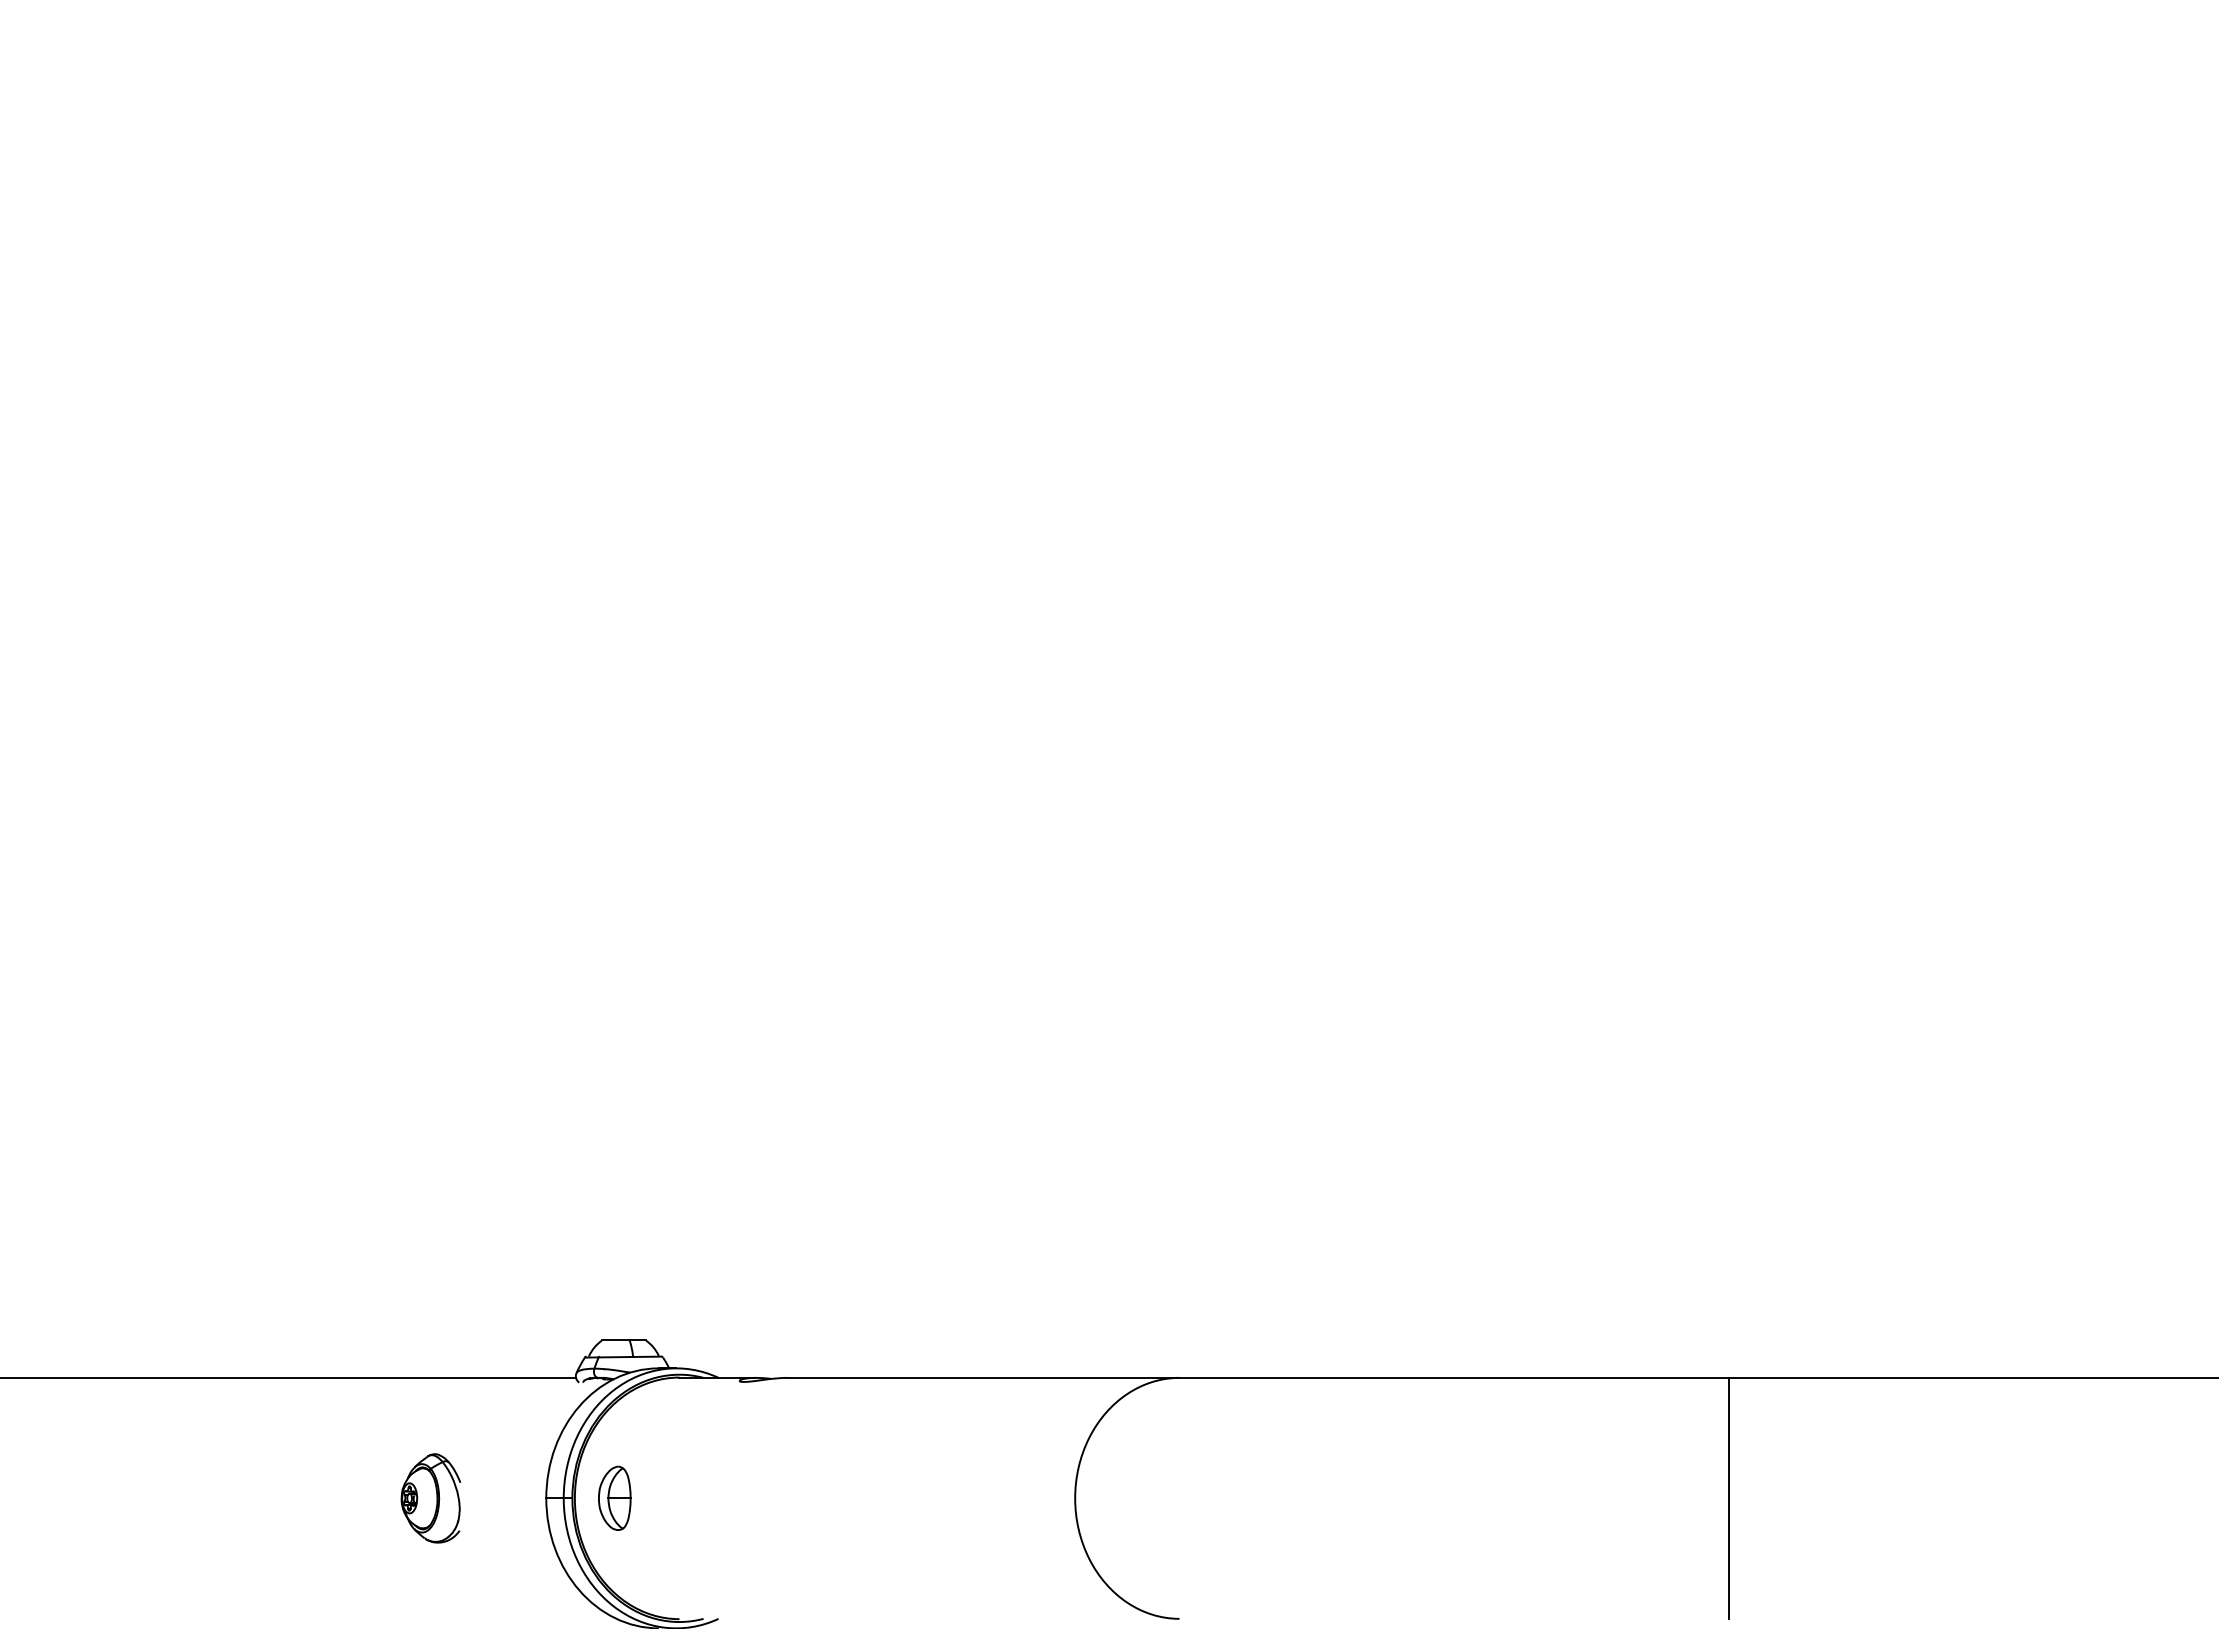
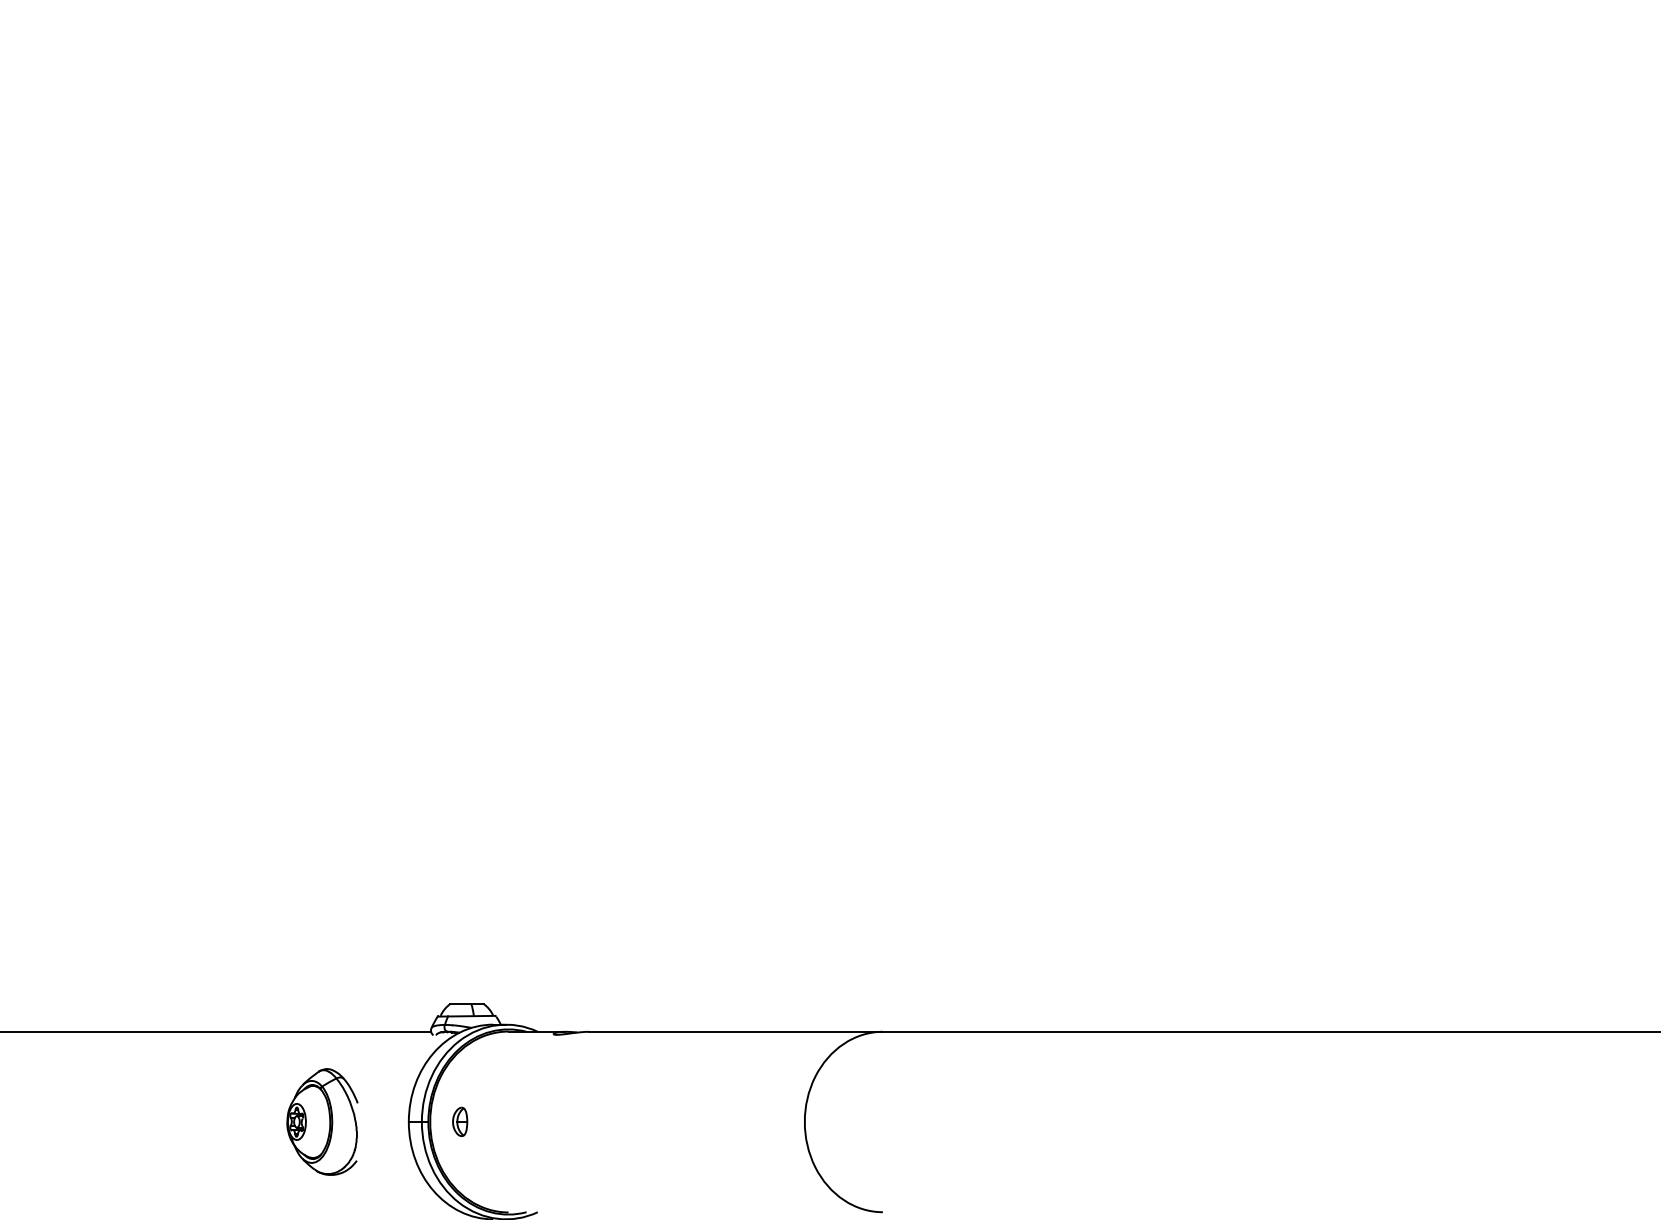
part: (614, 1497) -> (459, 1121), size x0.6
part: (430, 1498) -> (322, 1122), size x1.6
line: (1728, 1498) -> (1293, 1122), removed

